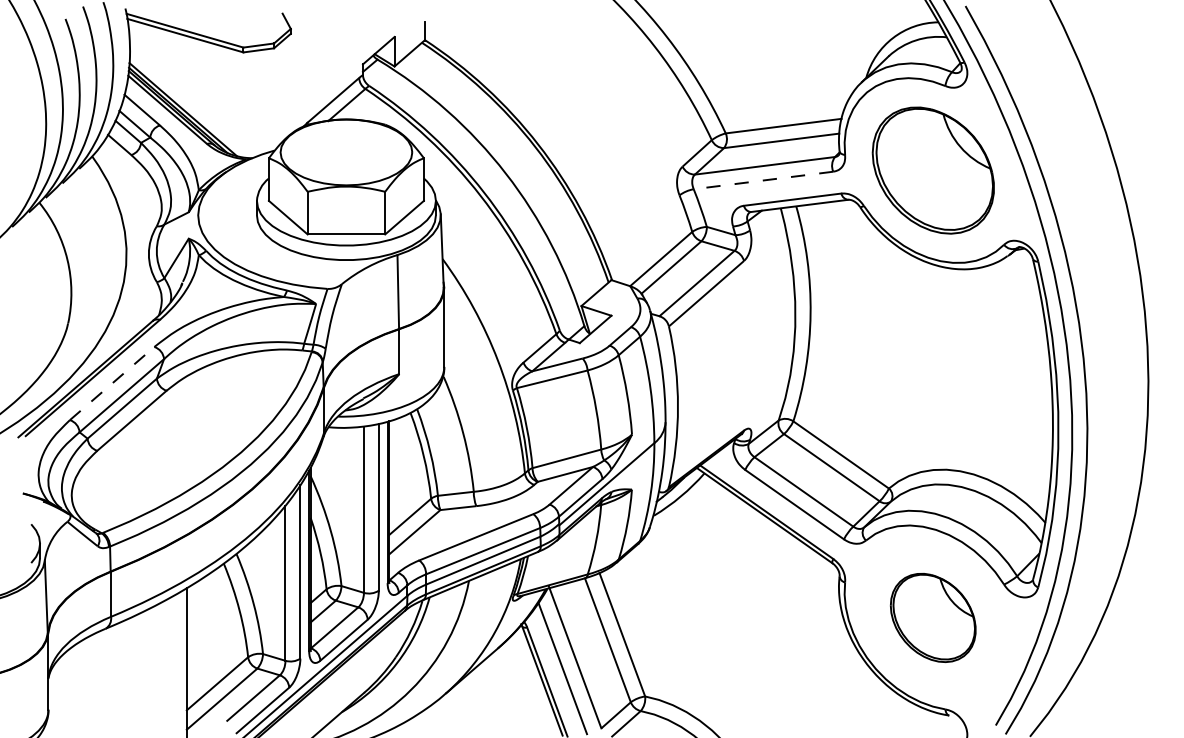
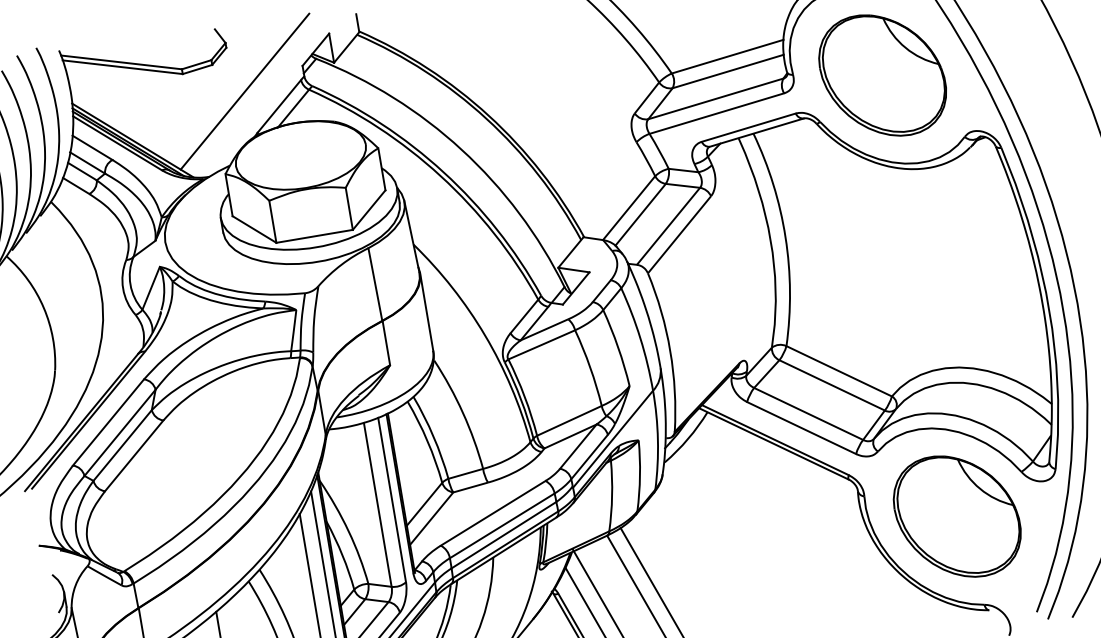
line: (301, 80) -> (244, 92), added
line: (763, 180) -> (716, 113), dashed -> solid
line: (112, 383) -> (108, 422), dashed -> solid
part: (932, 617) -> (956, 516), size x1.43

